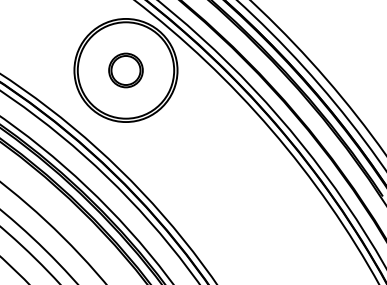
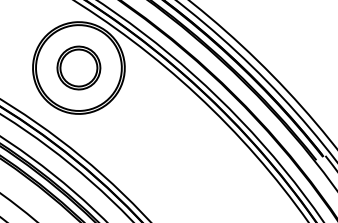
part: (125, 70) -> (78, 68), size x1.43

